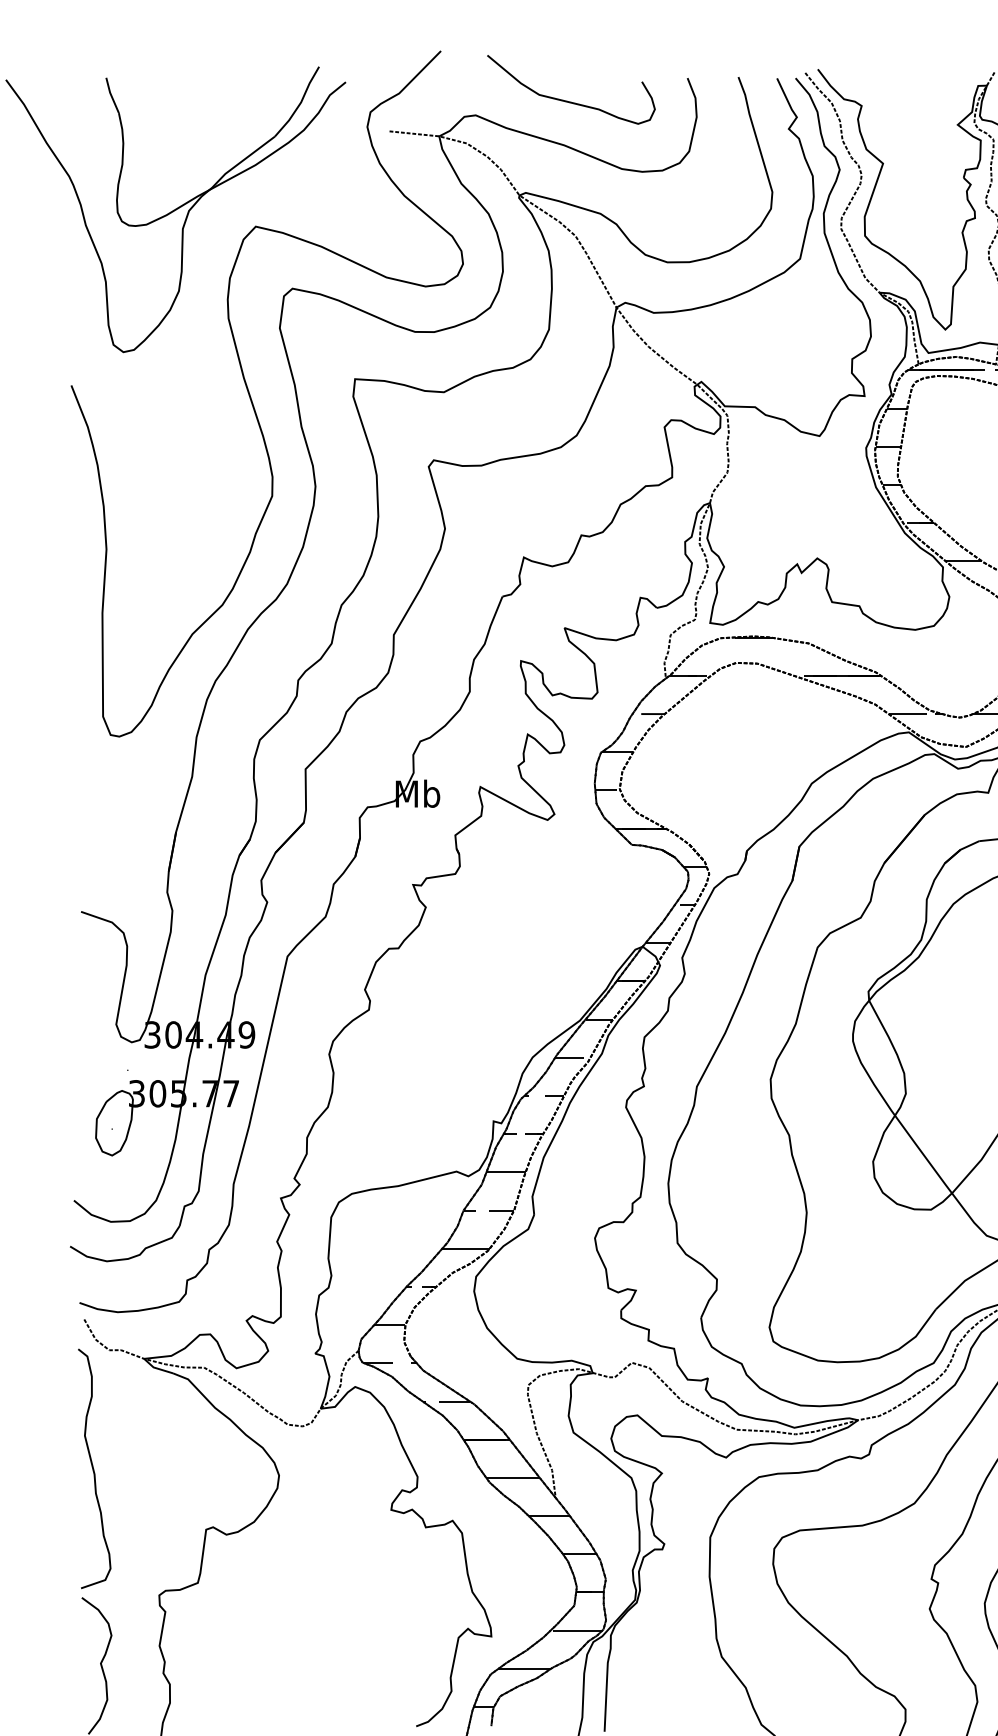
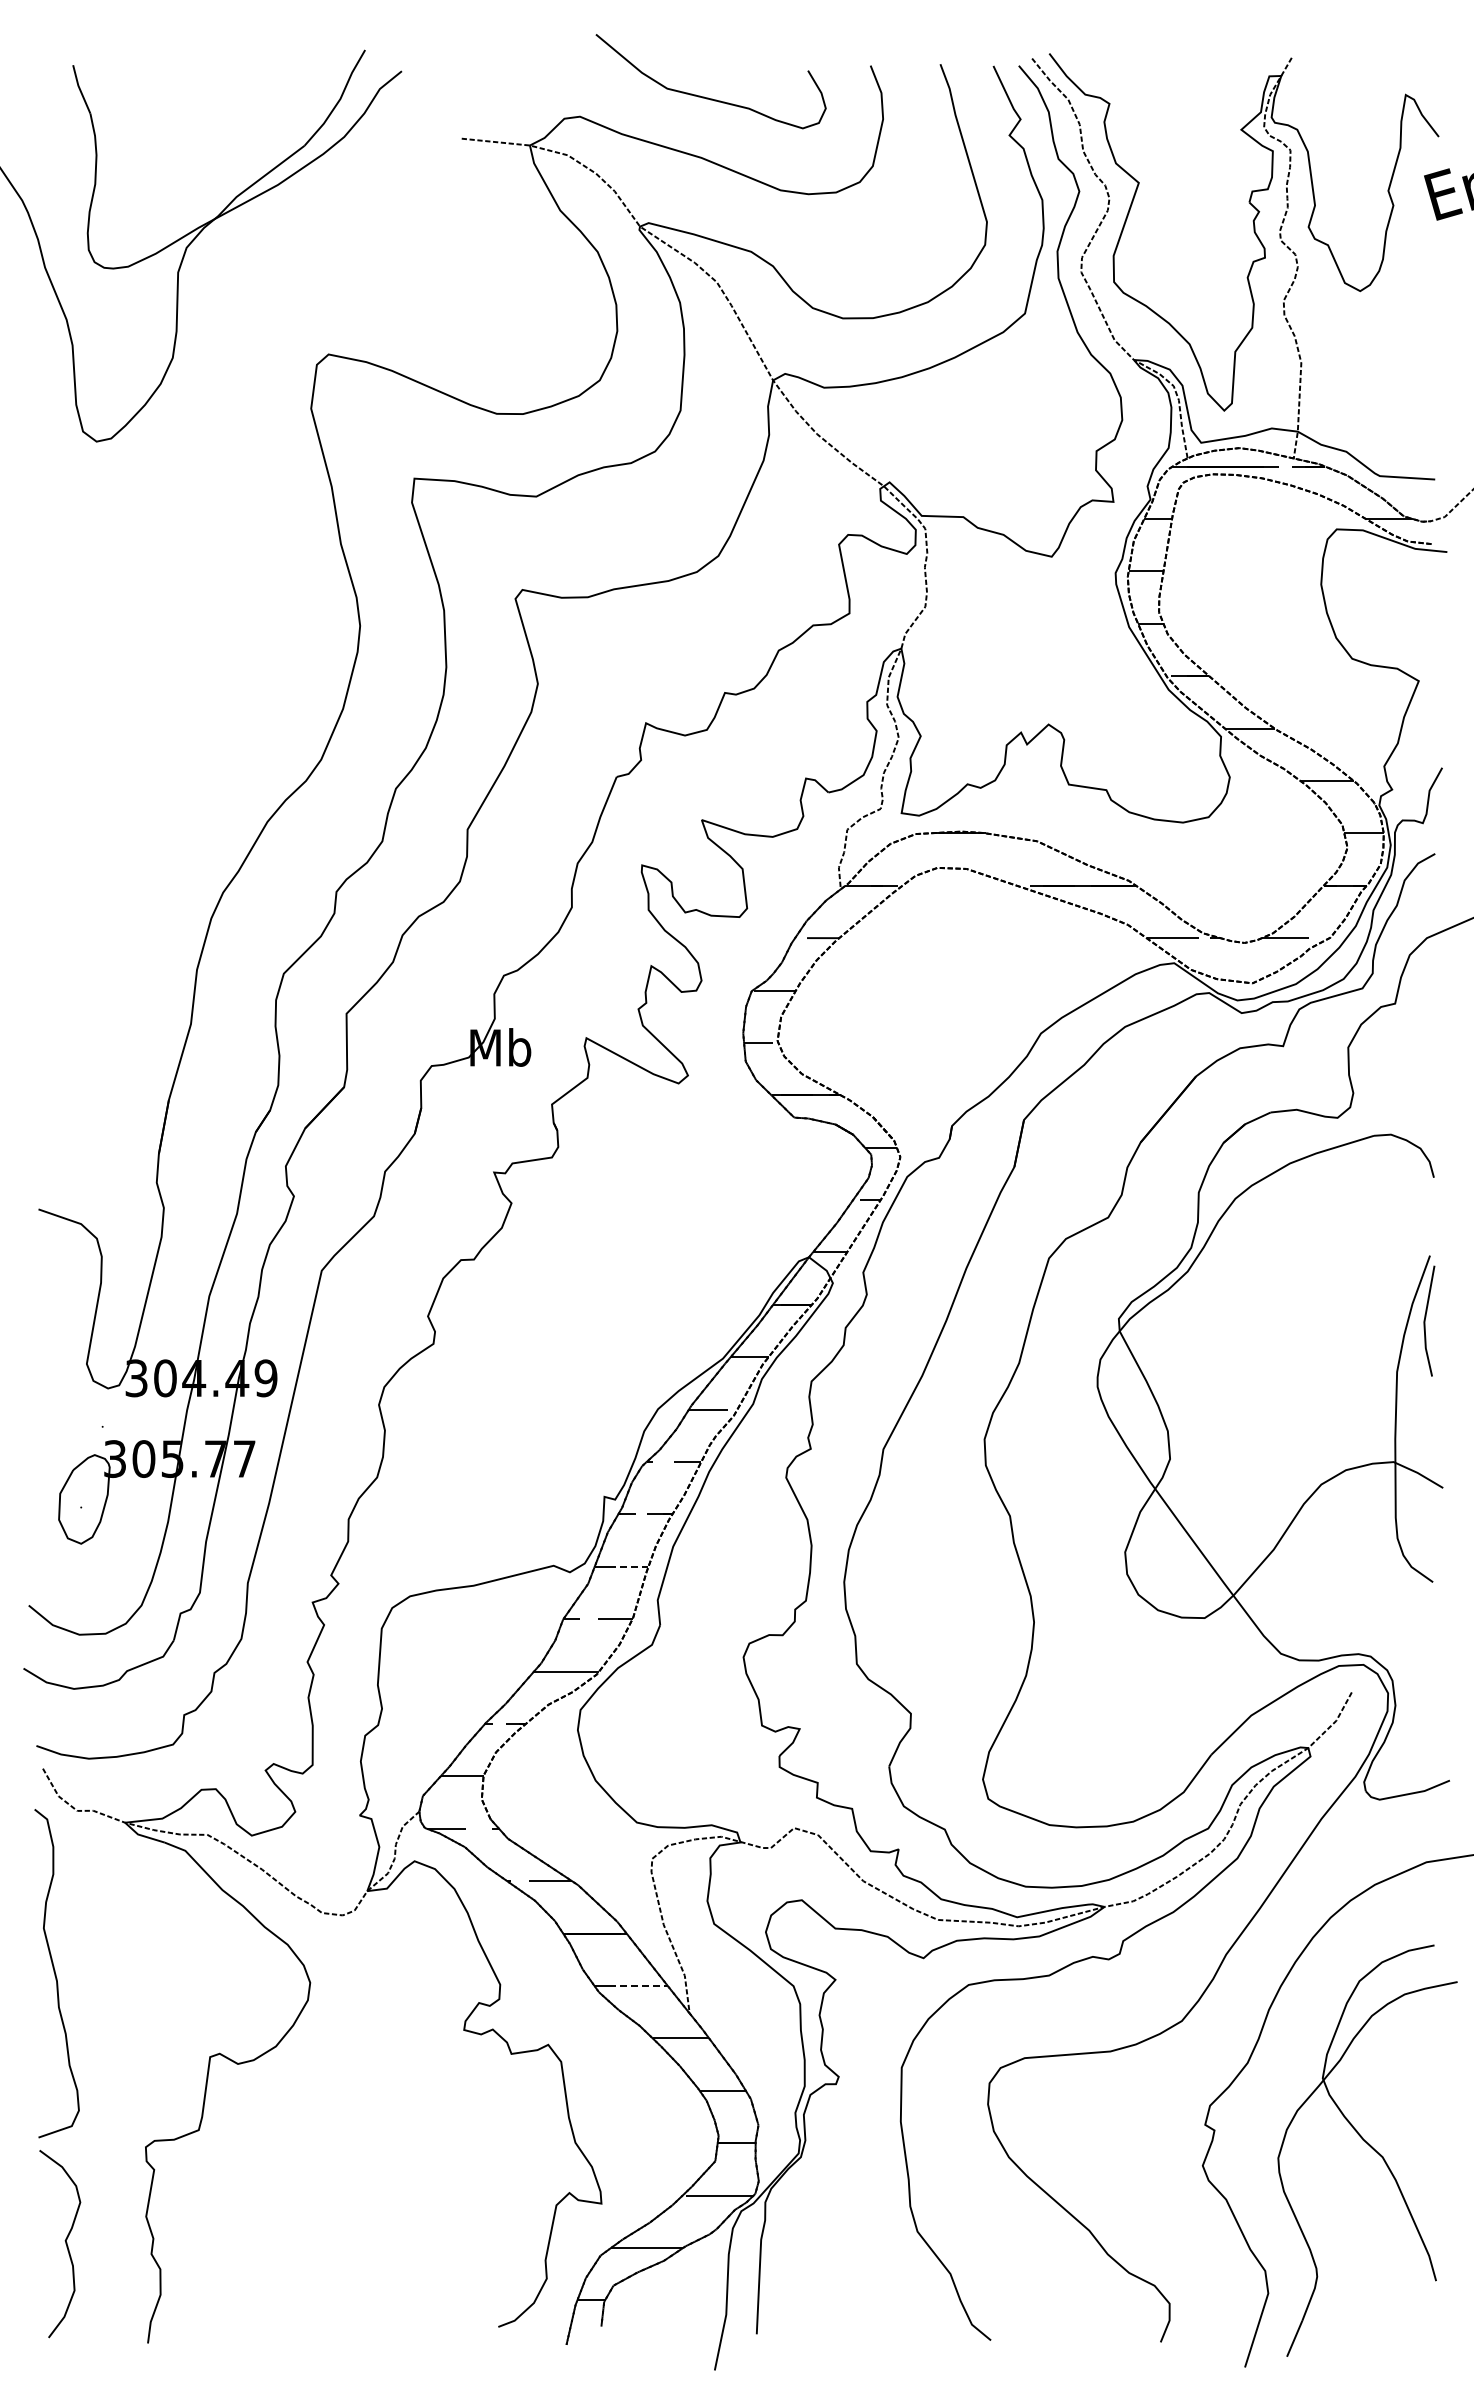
curve: (251, 398) -> (272, 505), removed
line: (511, 1172) -> (628, 1566), solid -> dashed
line: (519, 1478) -> (639, 1986), solid -> dashed

